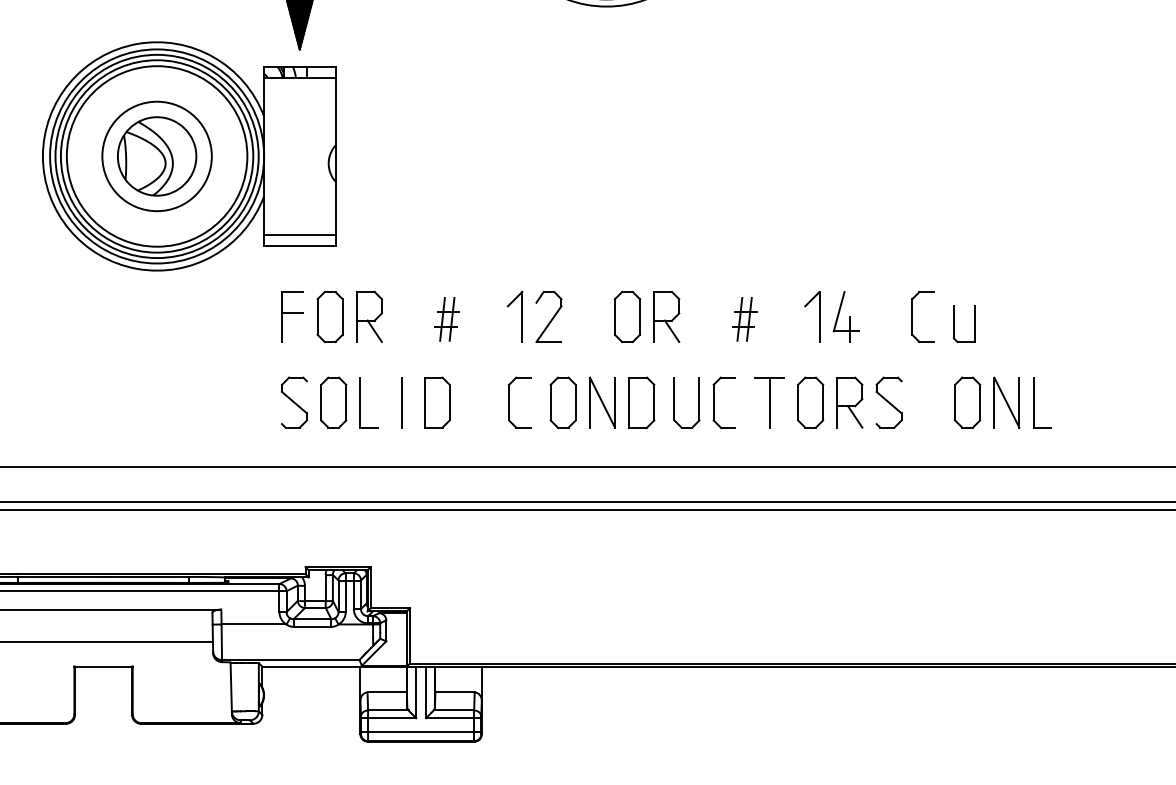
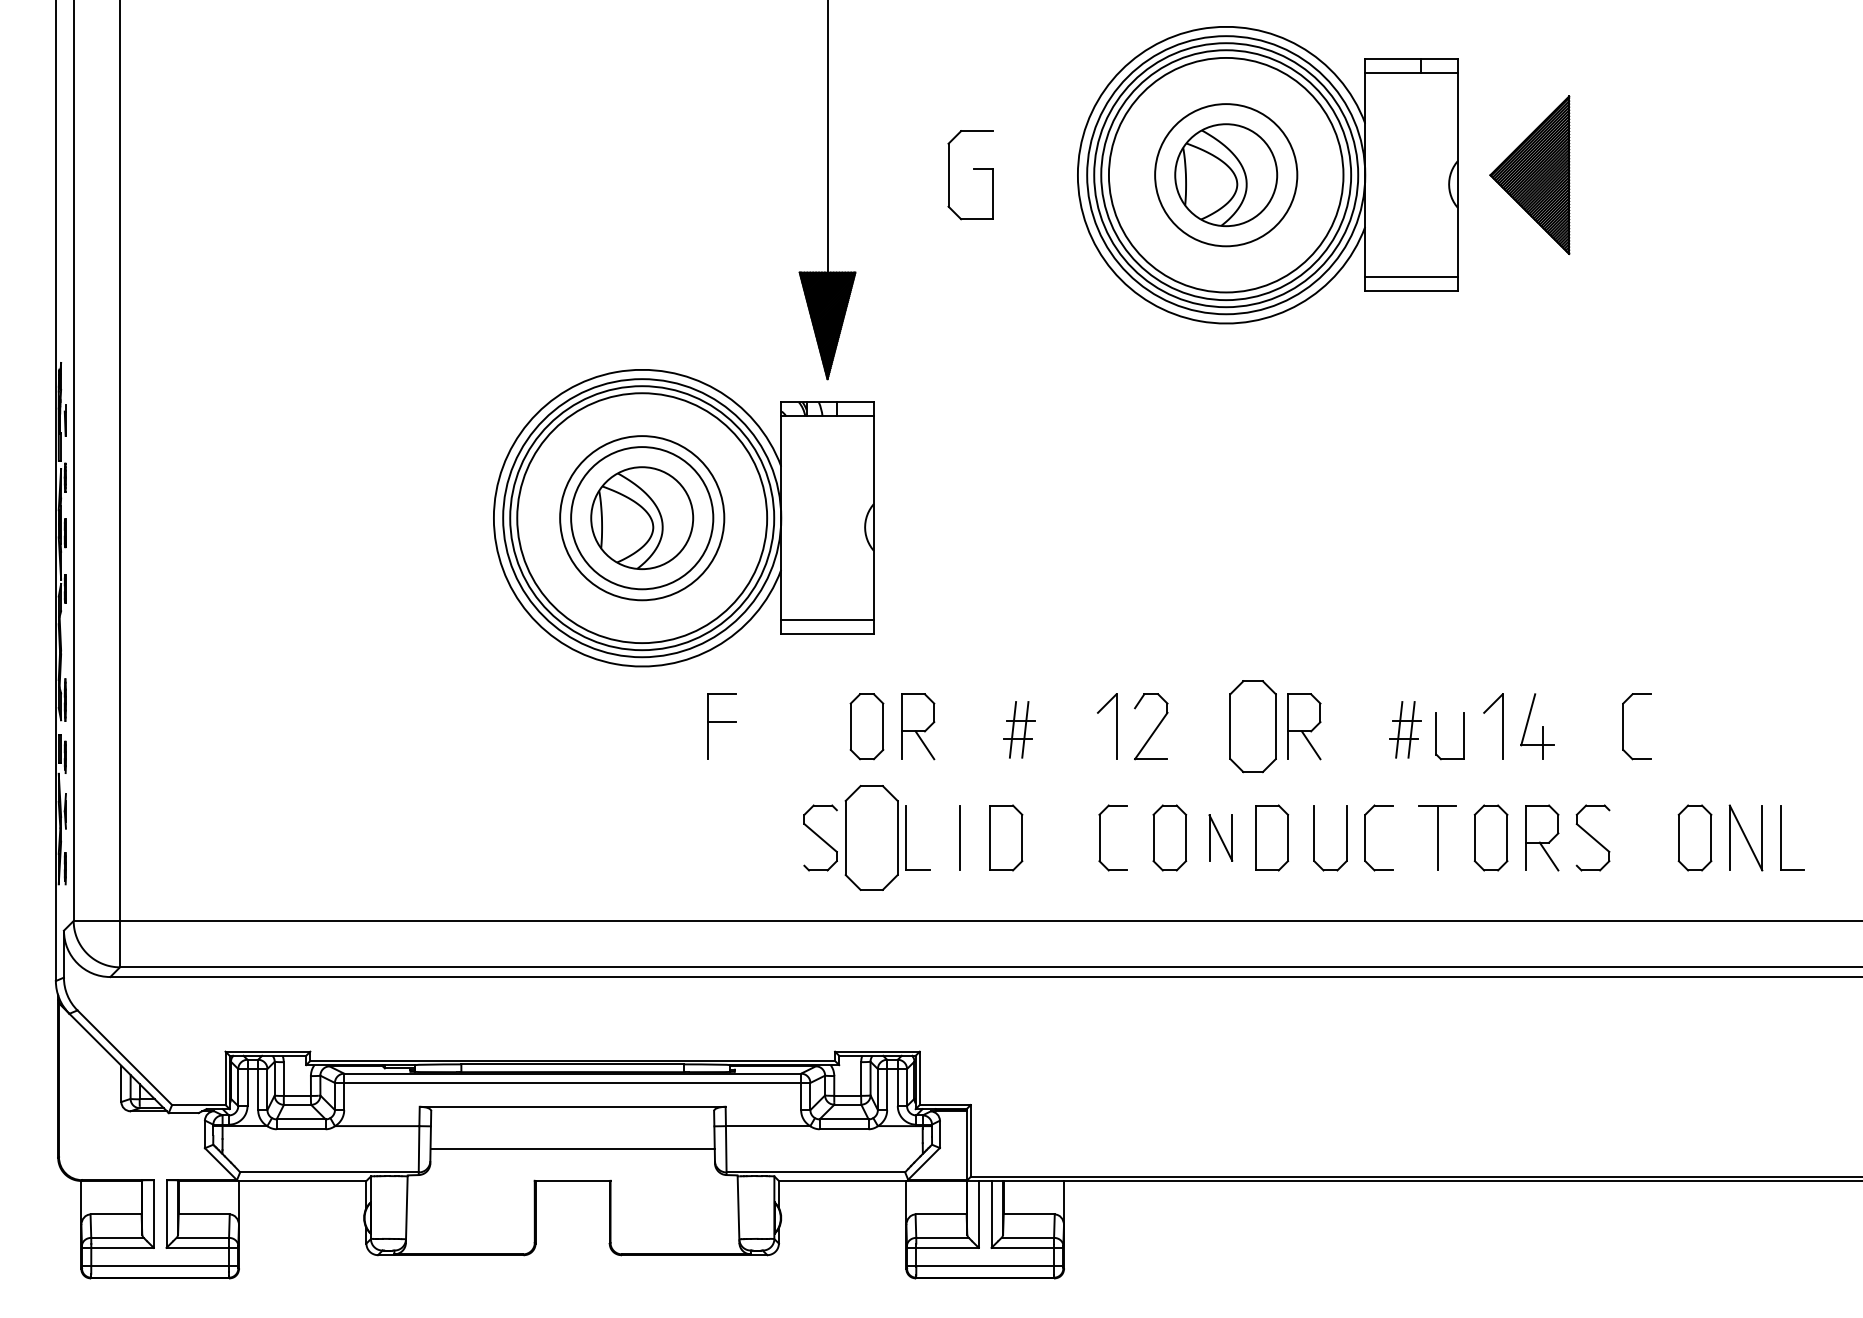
circle: (156, 155) -> (641, 517), size x0.7
part: (292, 316) -> (721, 726), moved
part: (627, 316) -> (1253, 726), size x1.4
part: (954, 324) -> (1436, 736), moved
part: (333, 402) -> (871, 837), size x1.6
part: (602, 402) -> (1220, 837), size x0.7

